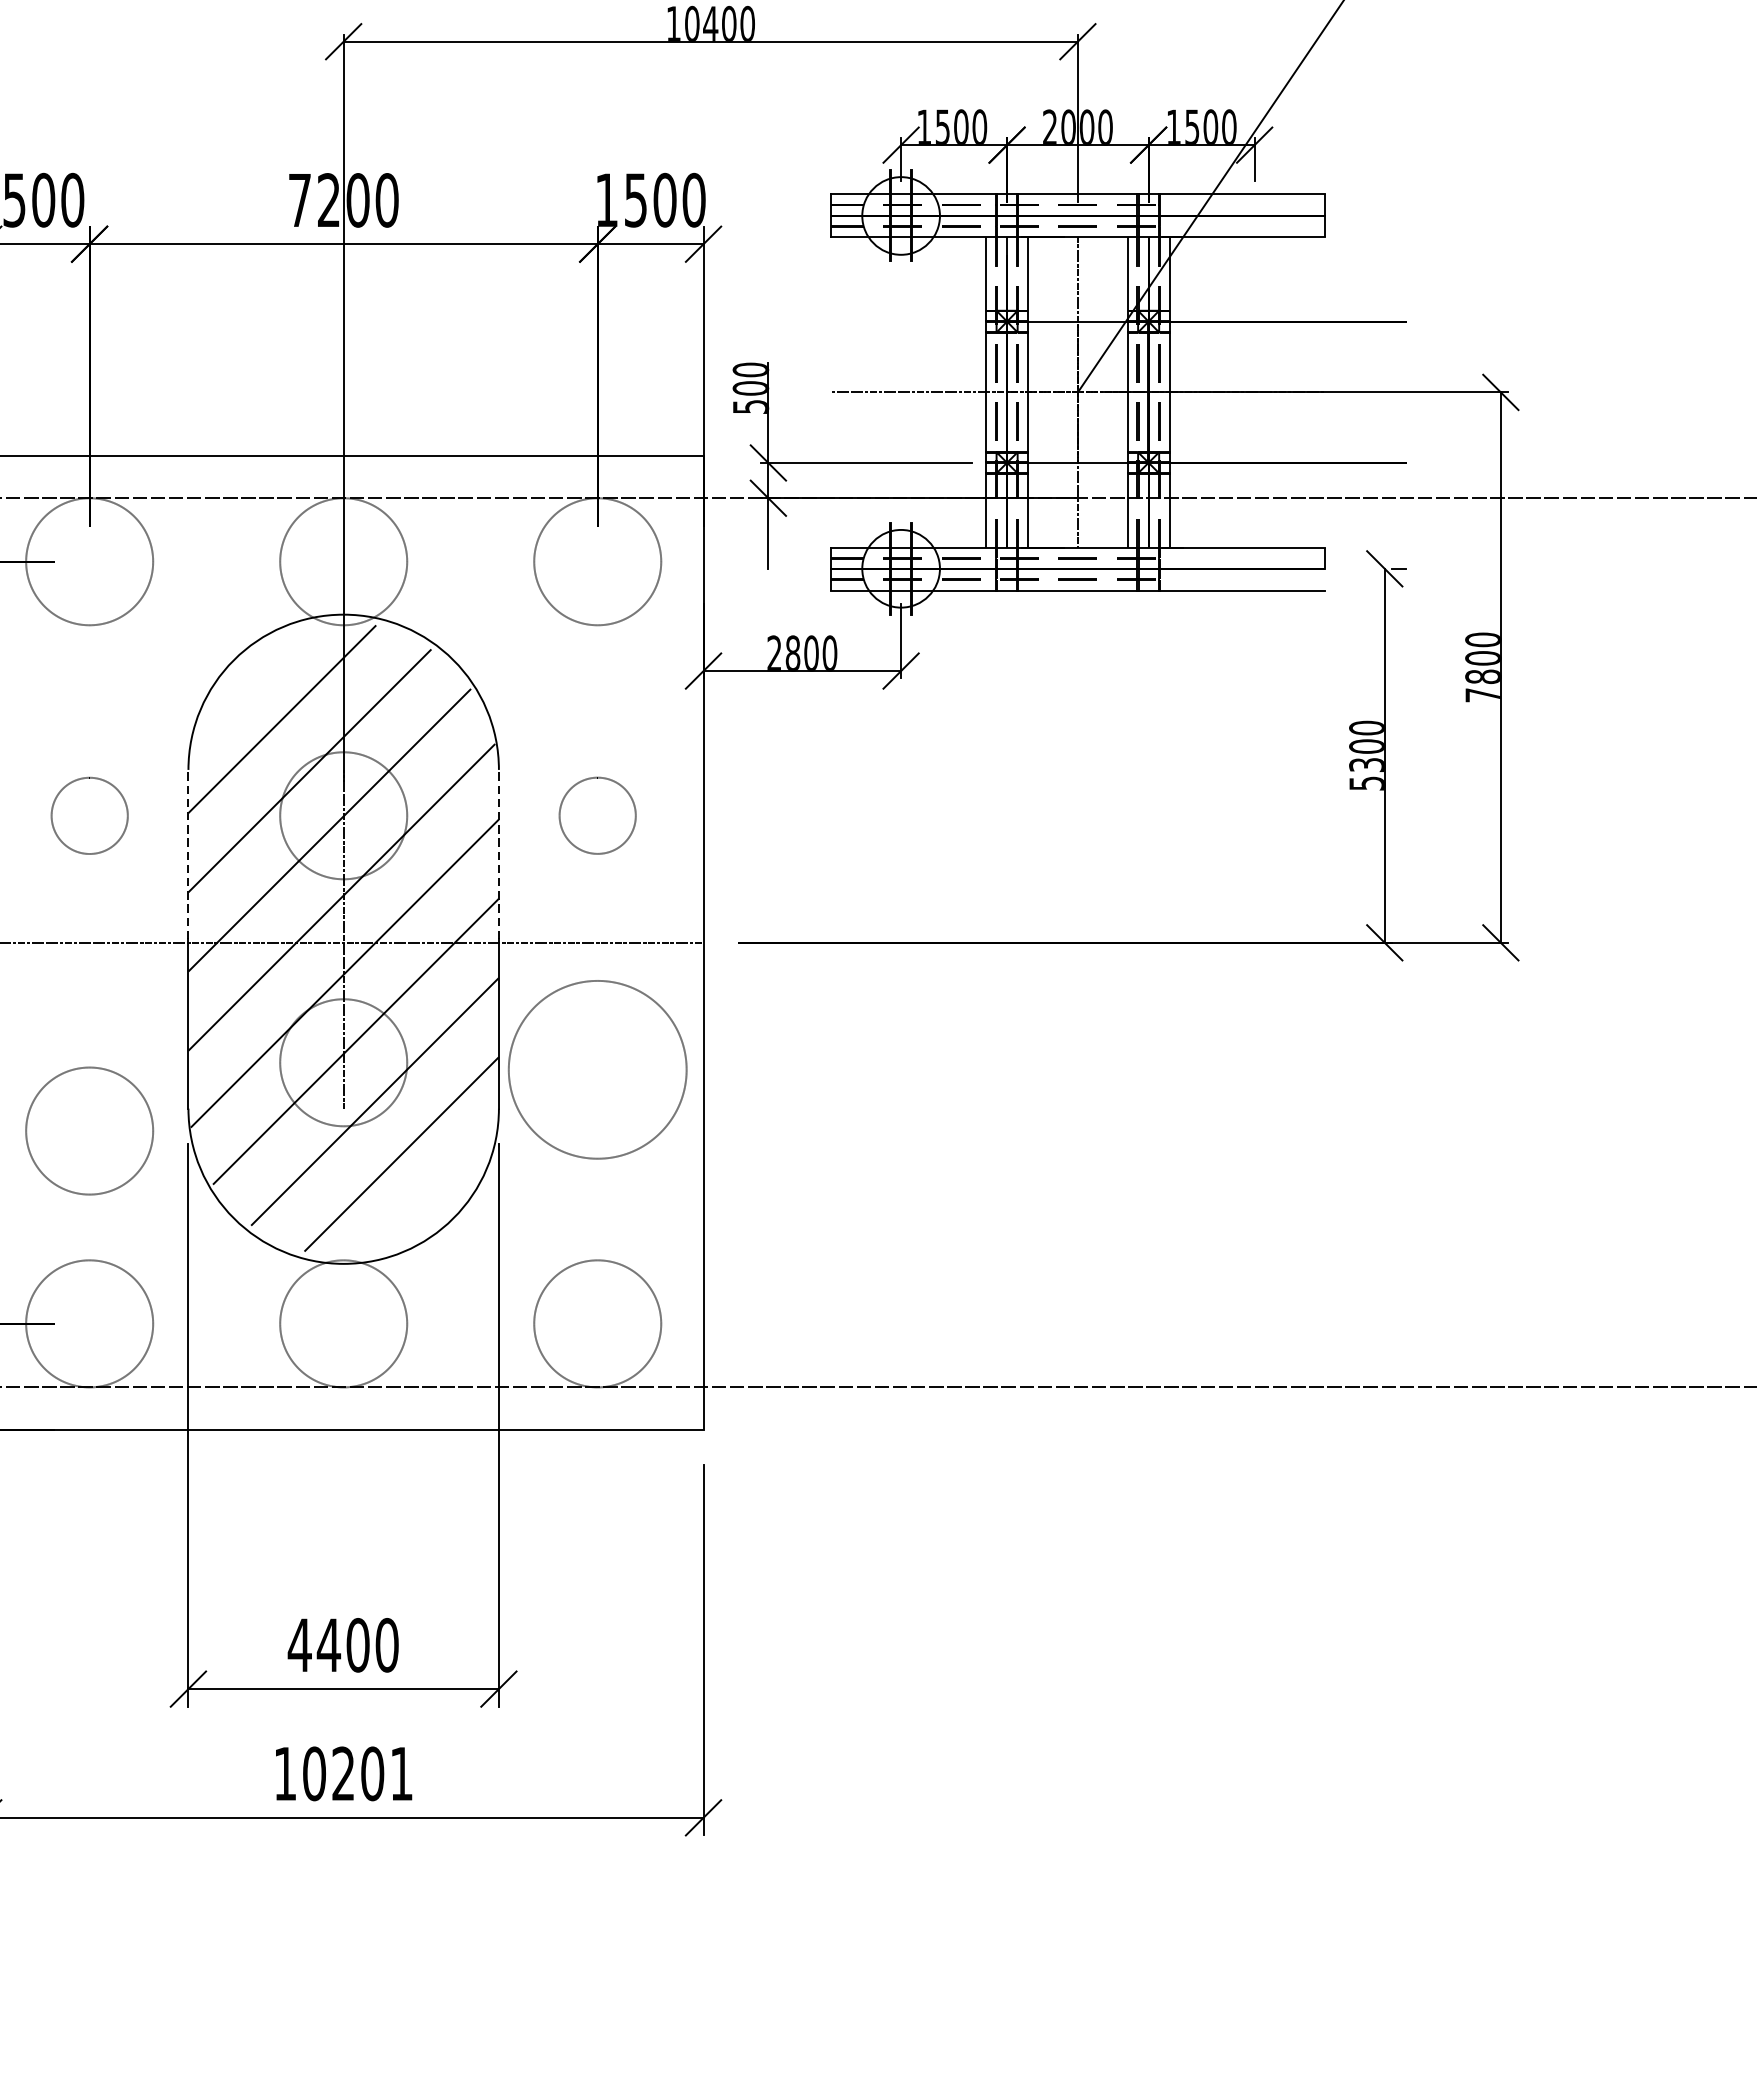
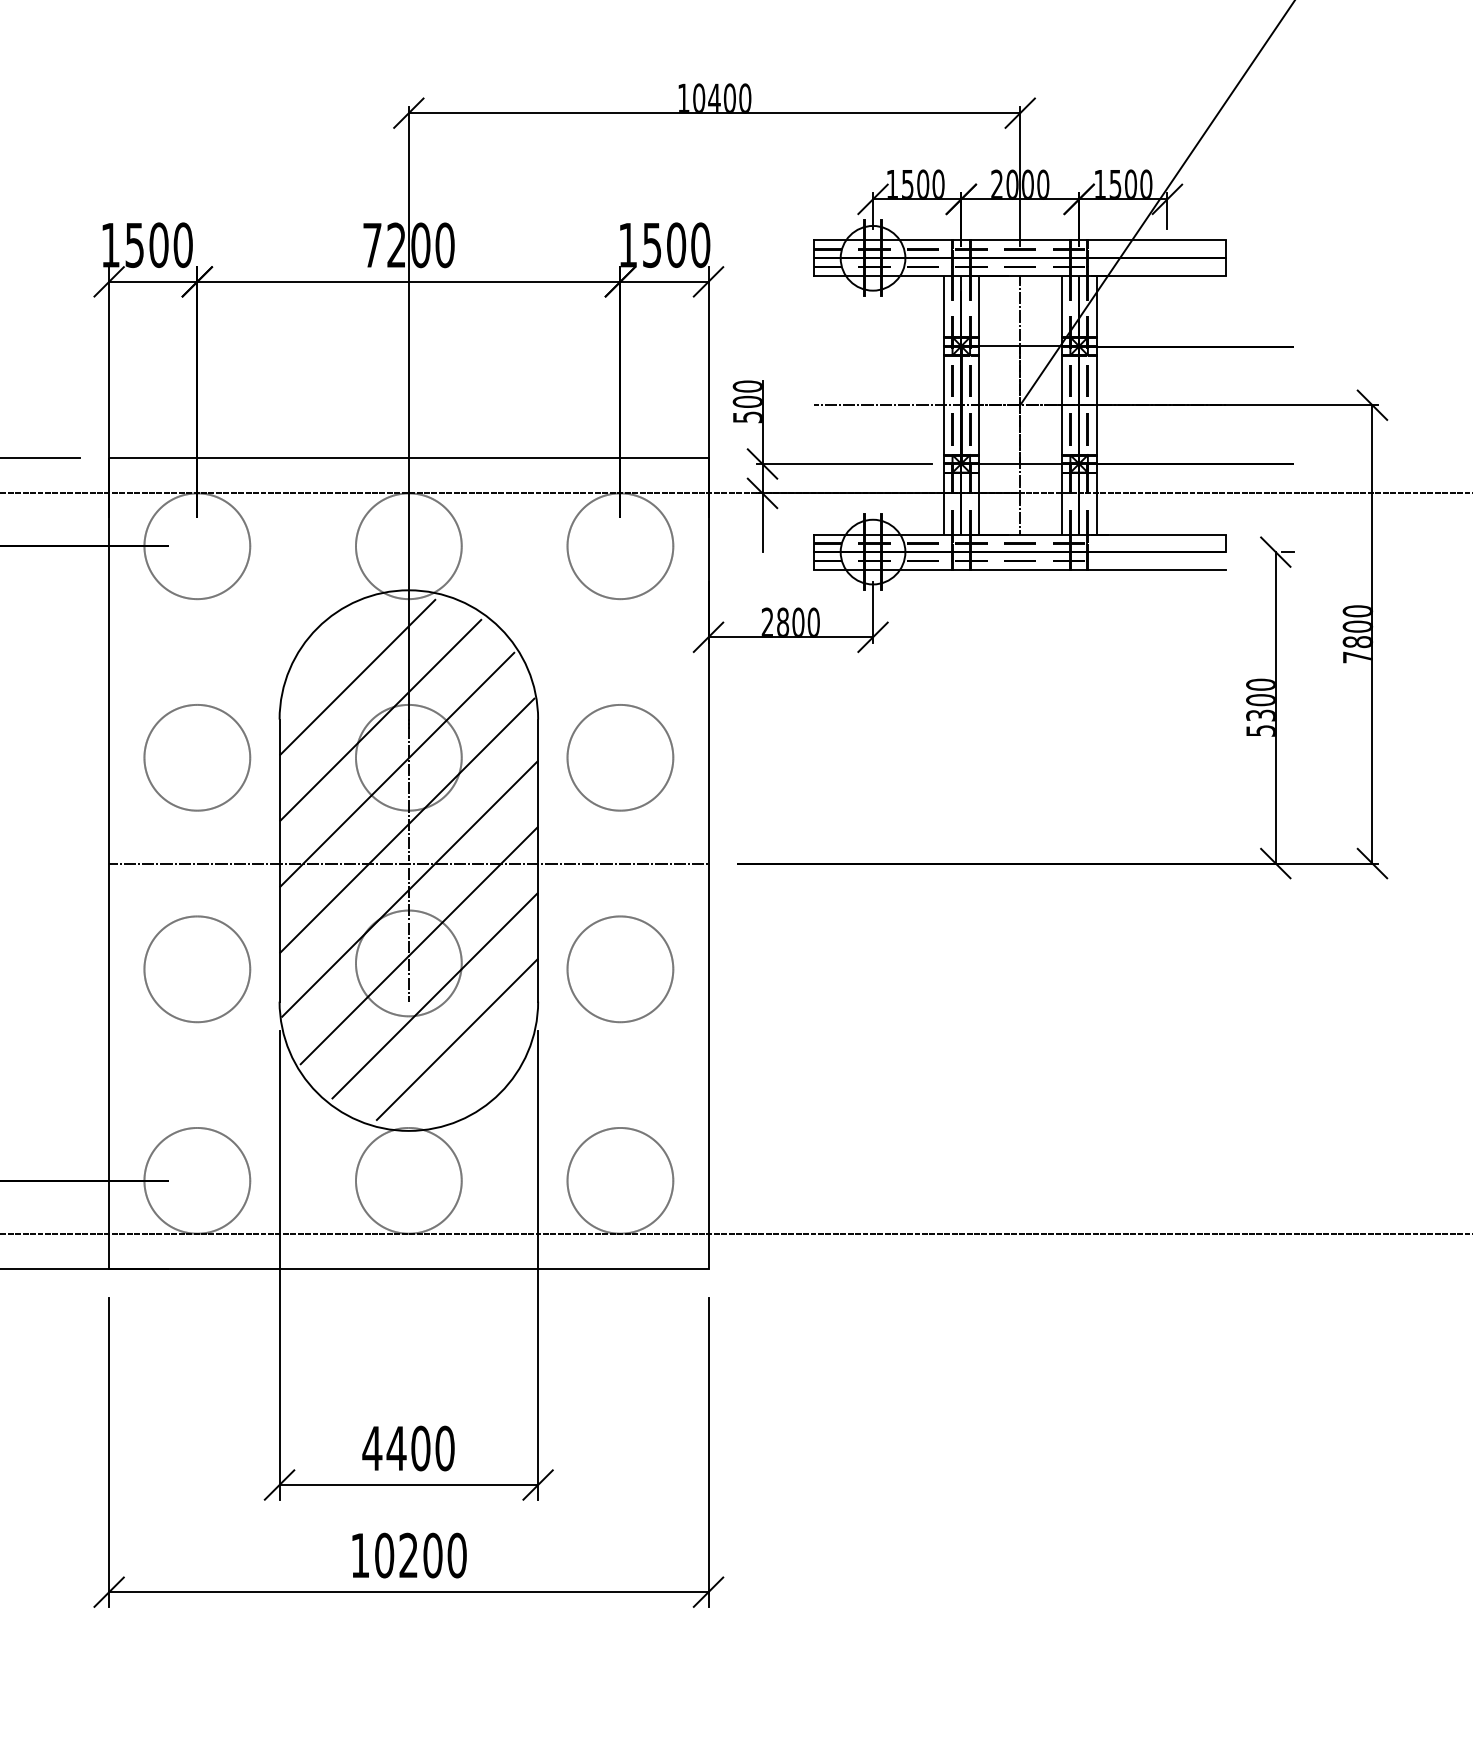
circle: (89, 815) -> (197, 757), size x1.67
circle: (597, 815) -> (620, 757), size x1.67
line: (188, 855) -> (279, 790), dashed -> solid
line: (499, 855) -> (538, 790), dashed -> solid
circle: (597, 1070) -> (620, 969), size x0.71
circle: (89, 1131) -> (197, 969), moved
text: (400, 1773) -> (456, 1555), 10201 -> 10200

